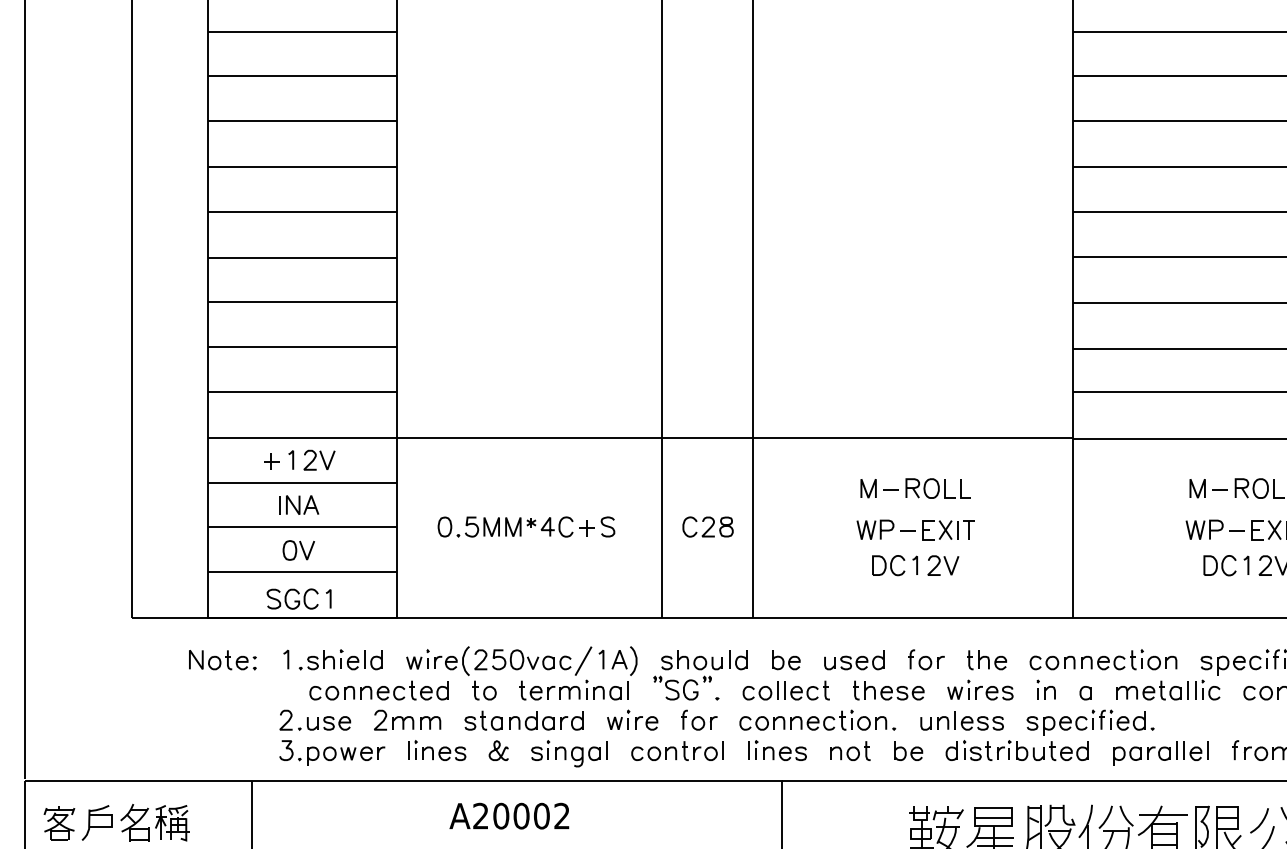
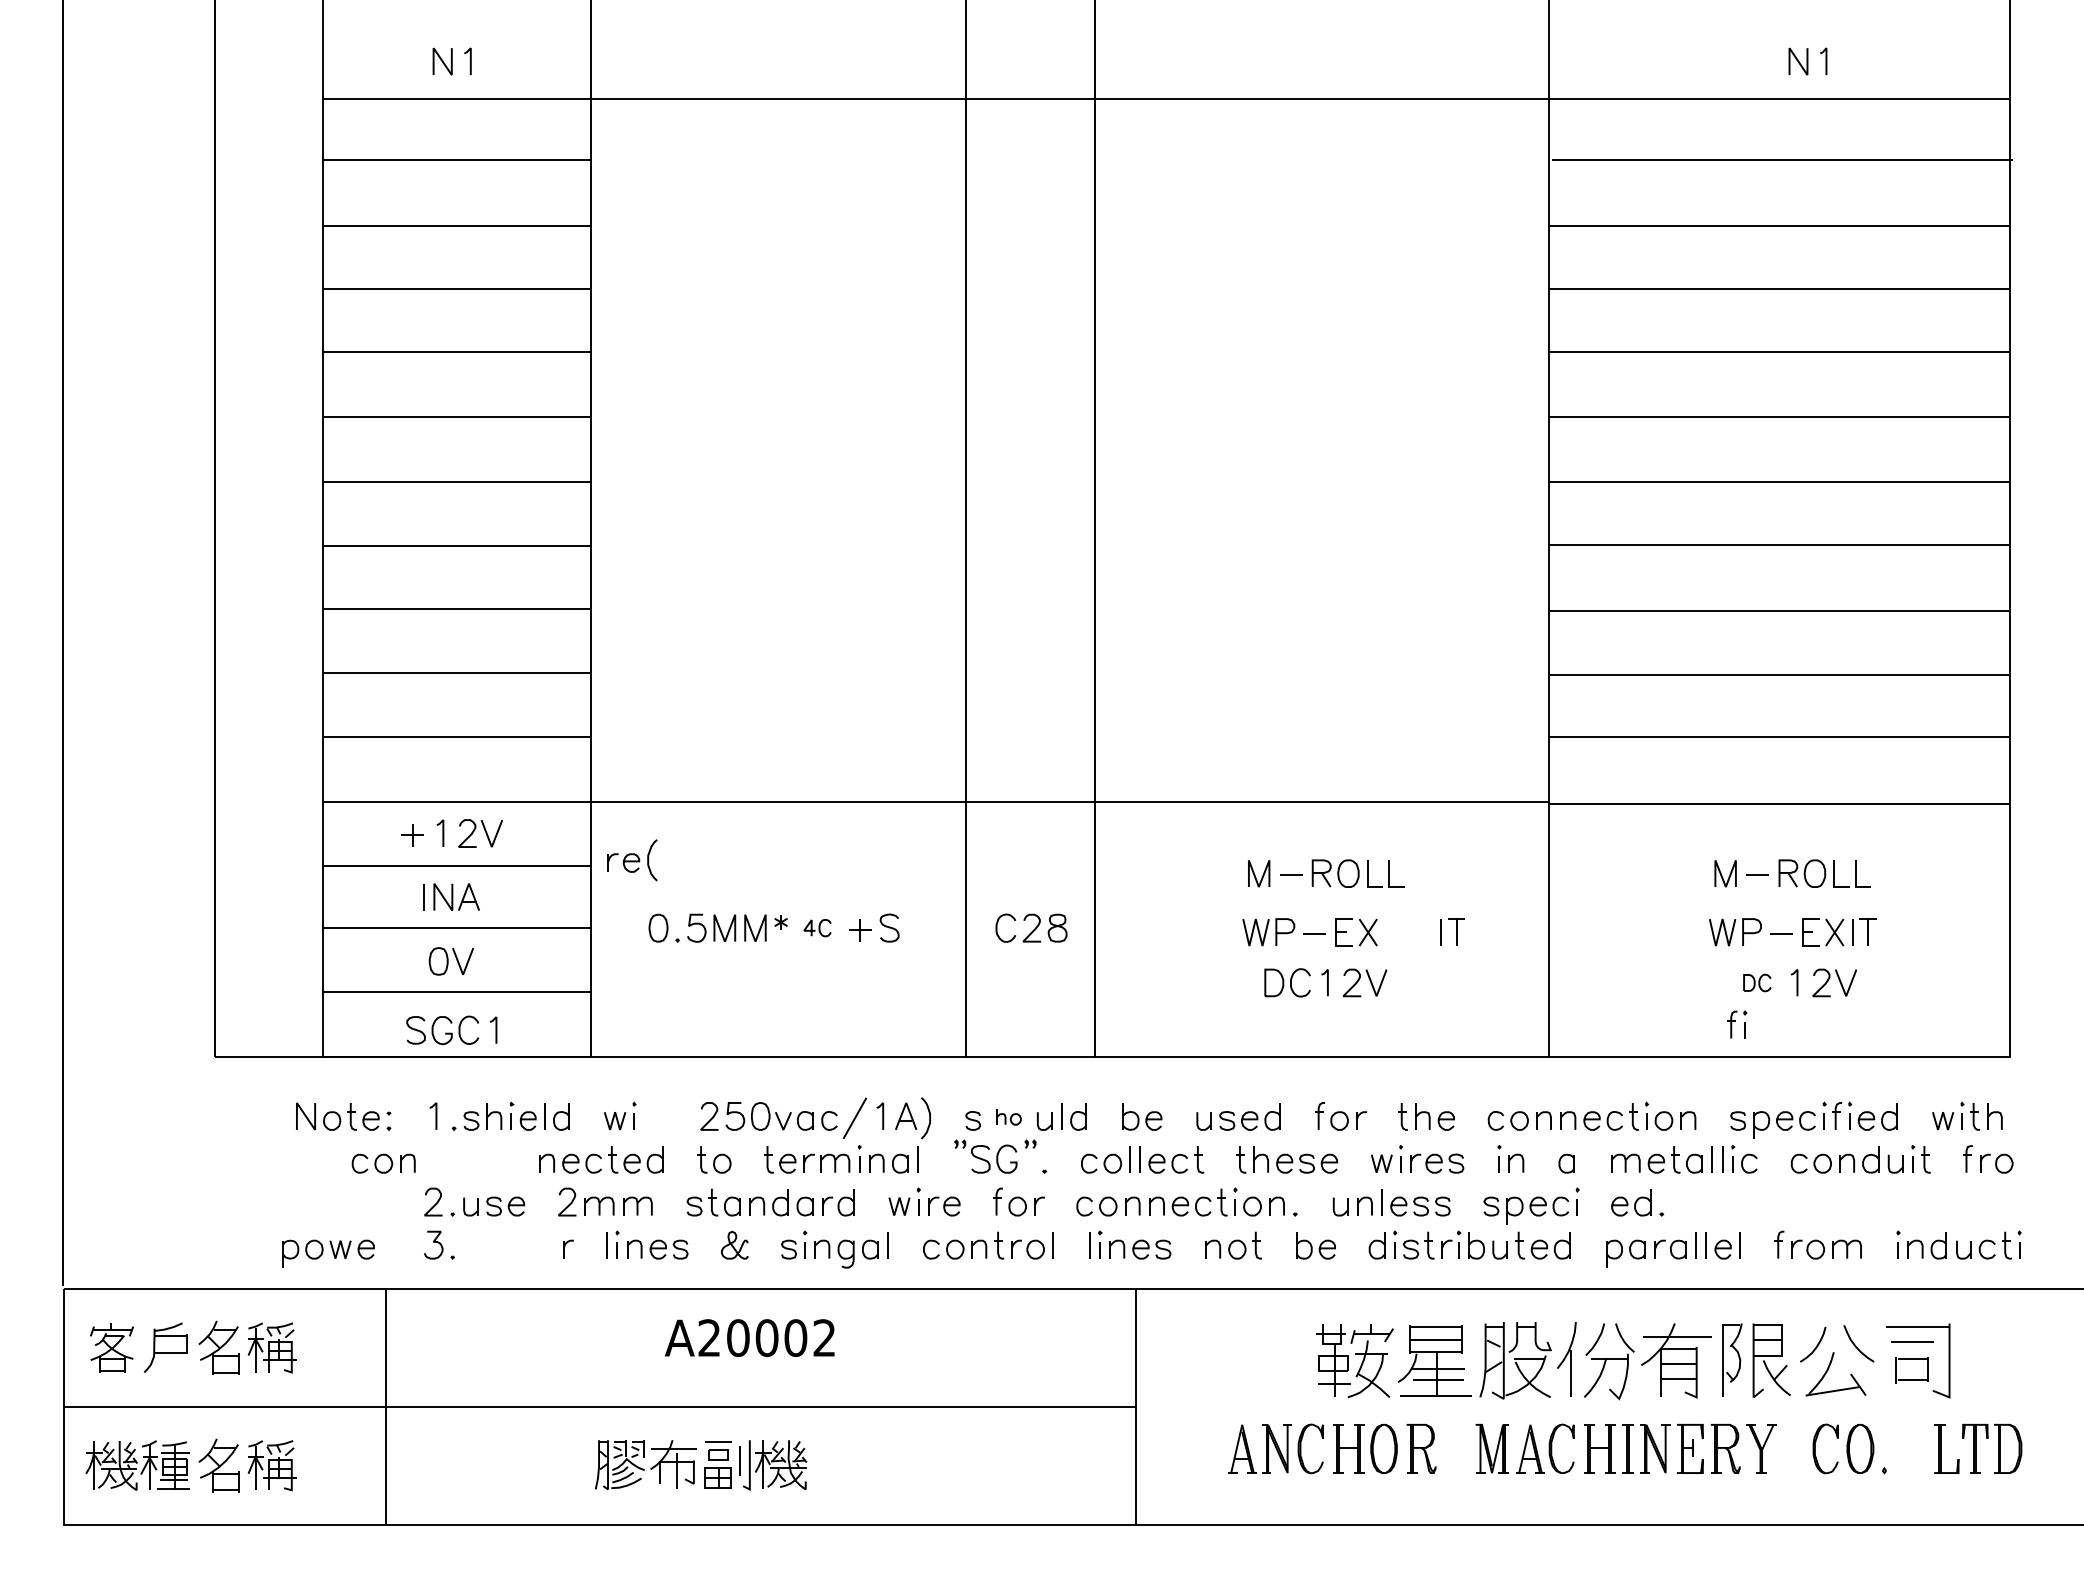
part: (557, 526) -> (817, 927), size x0.6
part: (966, 529) -> (1452, 931), moved
part: (1220, 565) -> (1757, 982), size x0.6
part: (691, 659) -> (1008, 1116), size x0.6
part: (452, 661) -> (632, 860), moved
part: (332, 693) -> (383, 1163), moved
part: (1105, 719) -> (1737, 1024), moved
part: (339, 756) -> (328, 1253), moved

